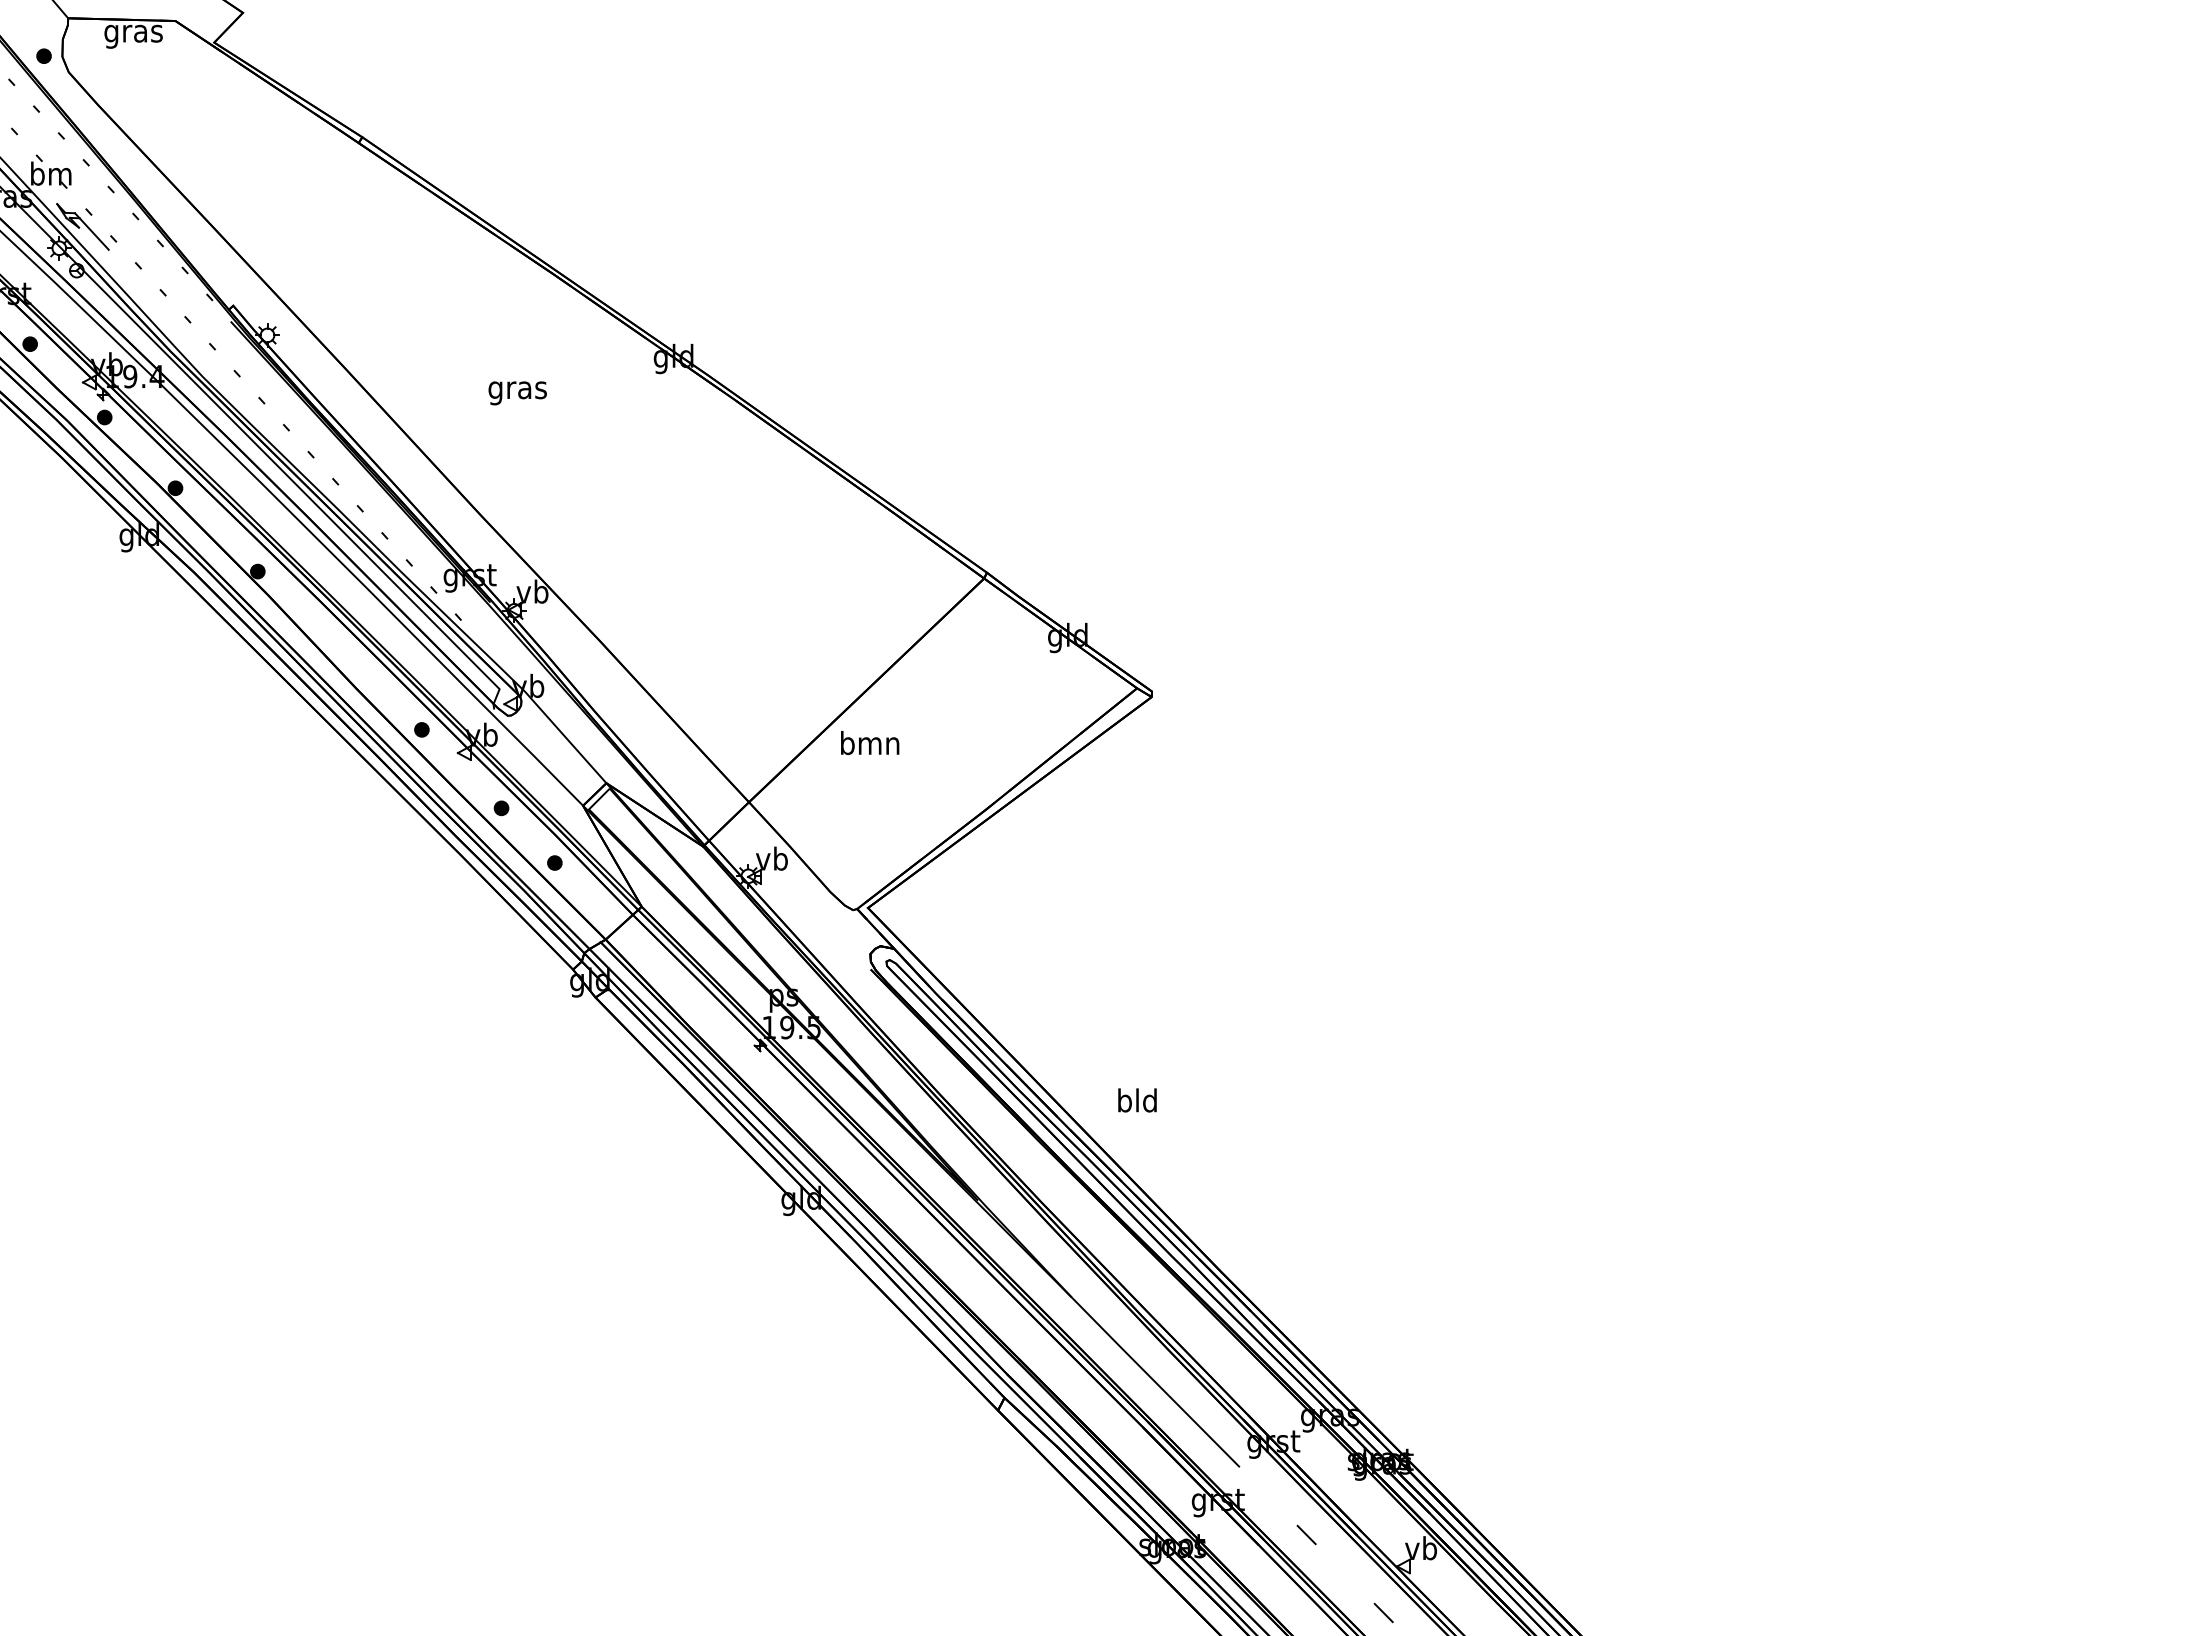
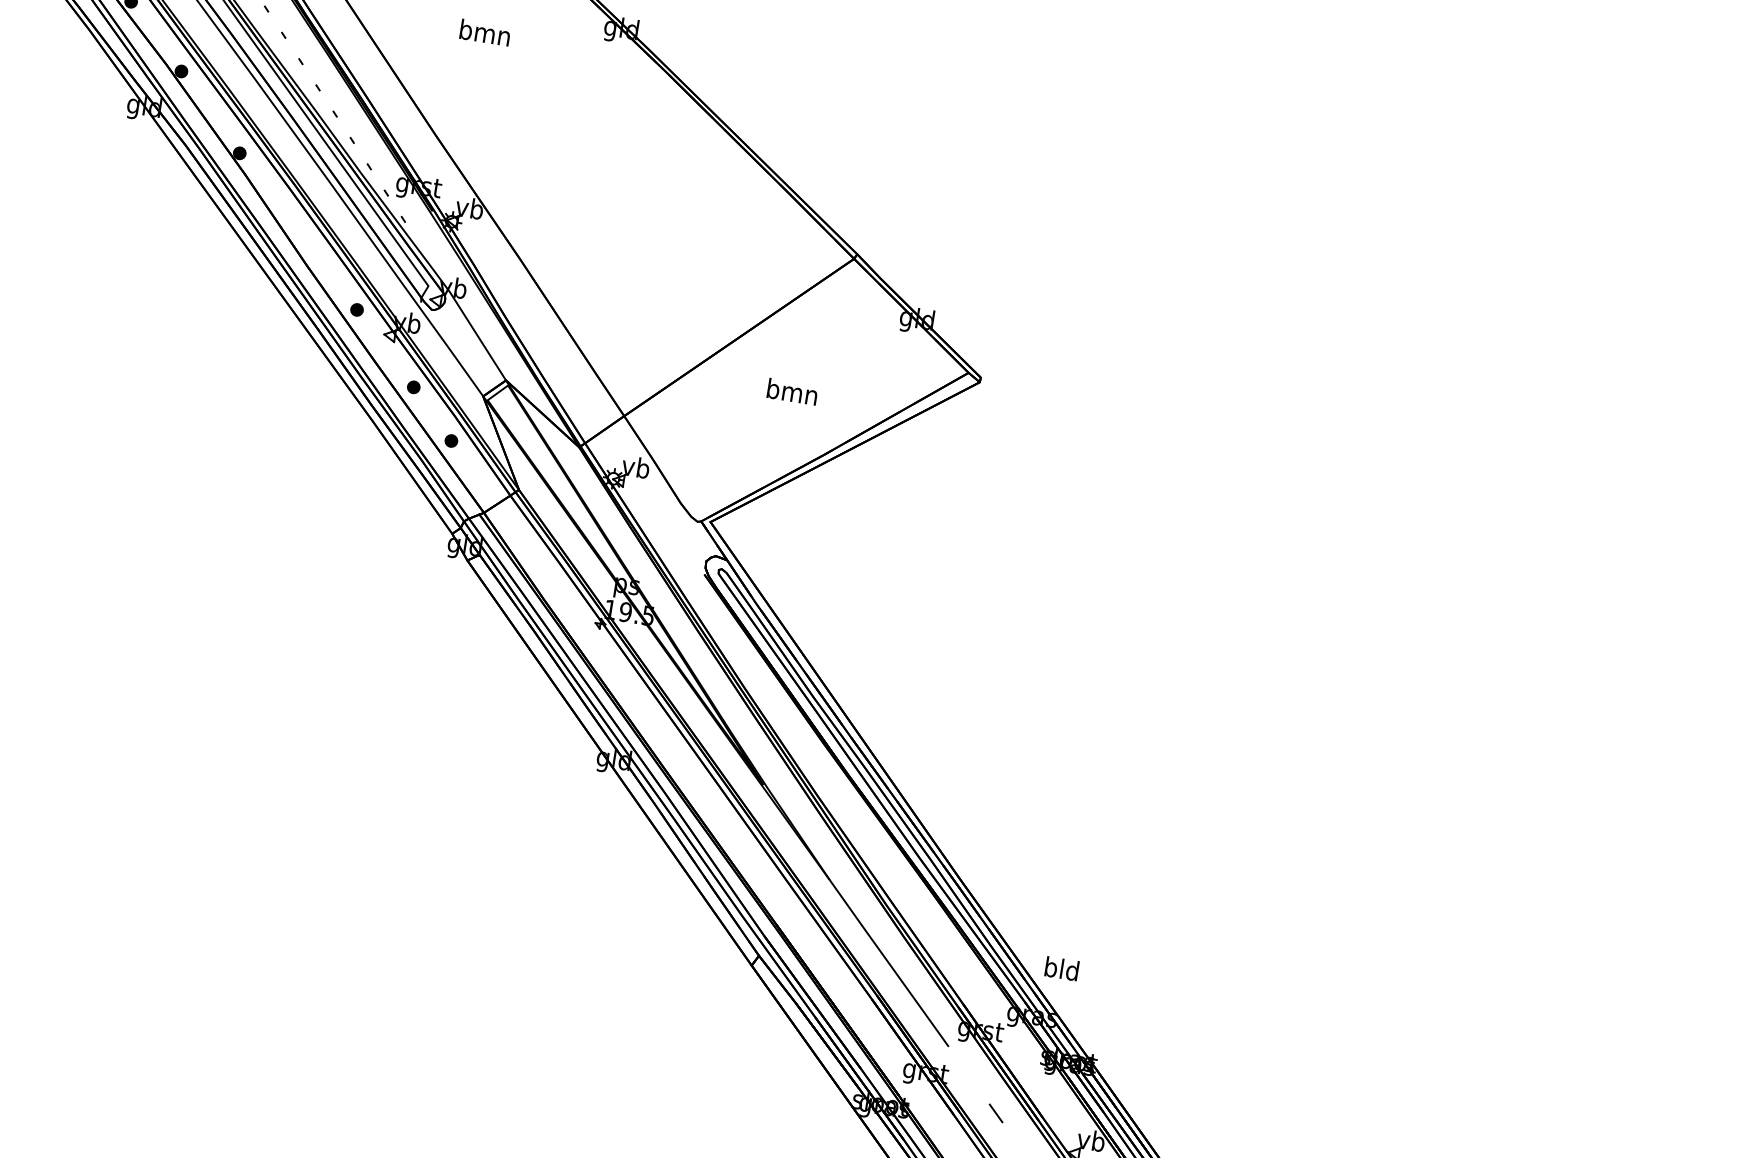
text: (517, 390) -> (484, 35), gras -> bmn
text: (870, 743) -> (792, 392), moved
text: (1137, 1100) -> (1061, 968), moved

